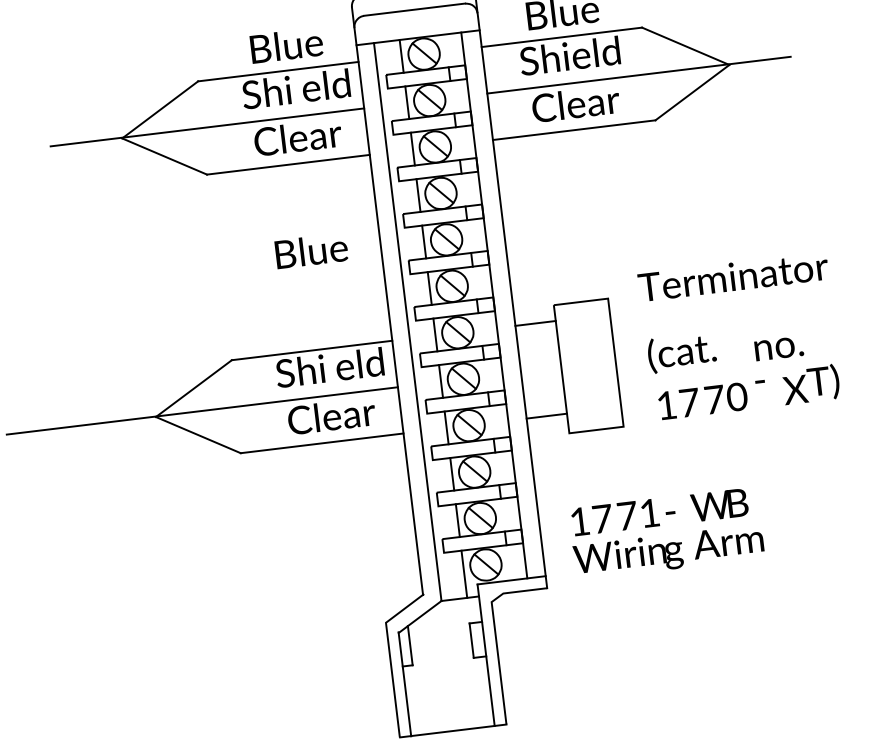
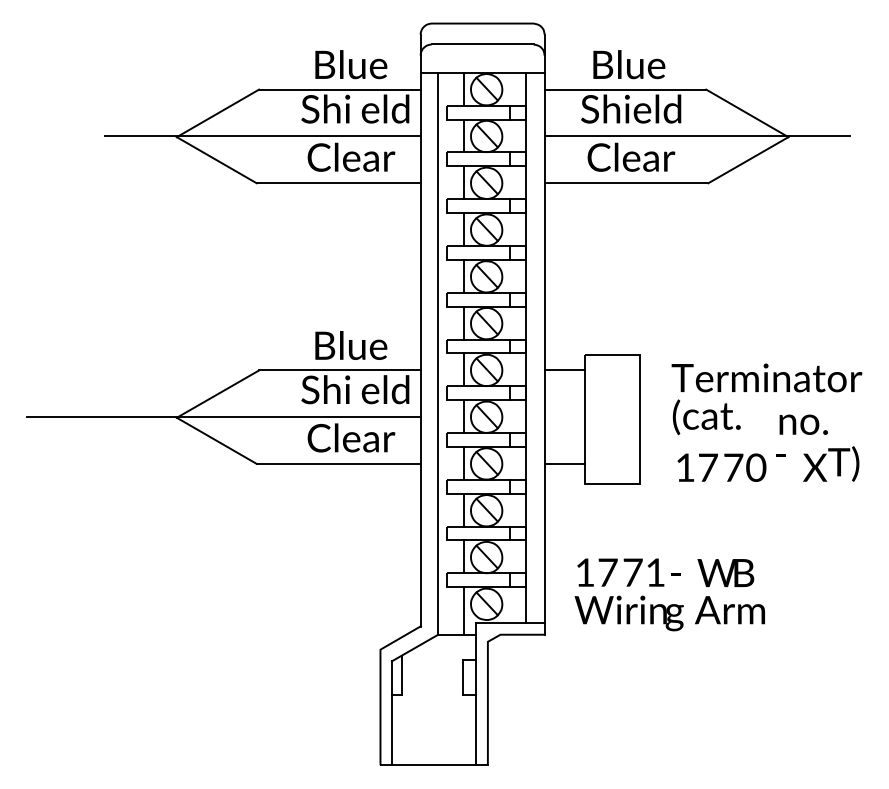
text: (311, 250) -> (351, 345), moved
text: (732, 276) -> (766, 377), moved

